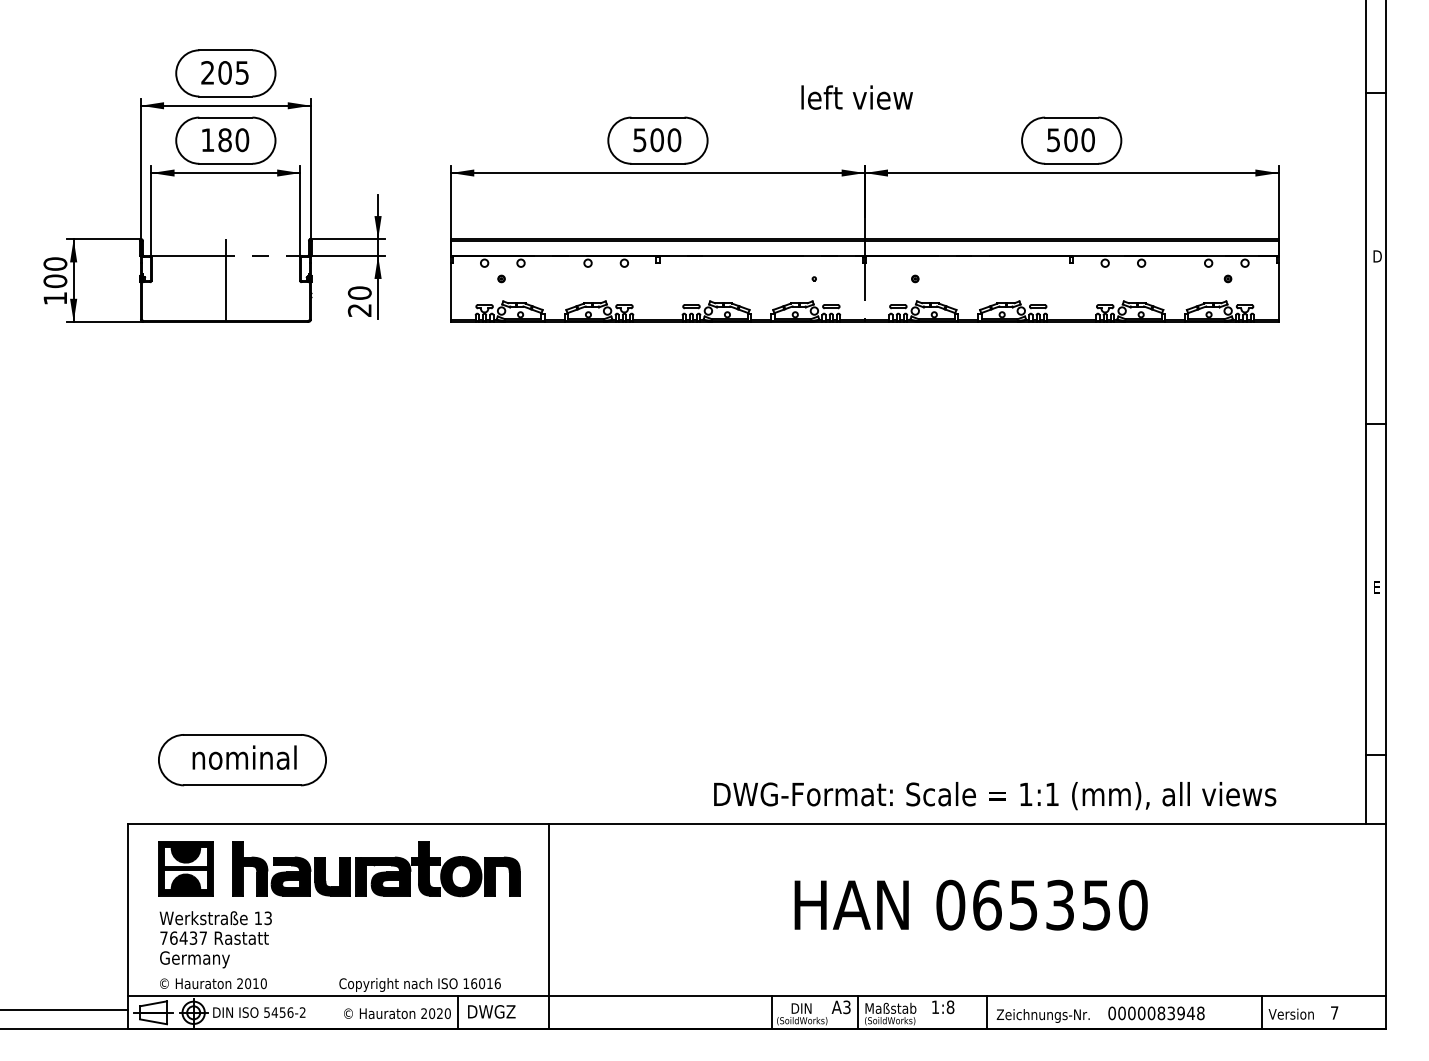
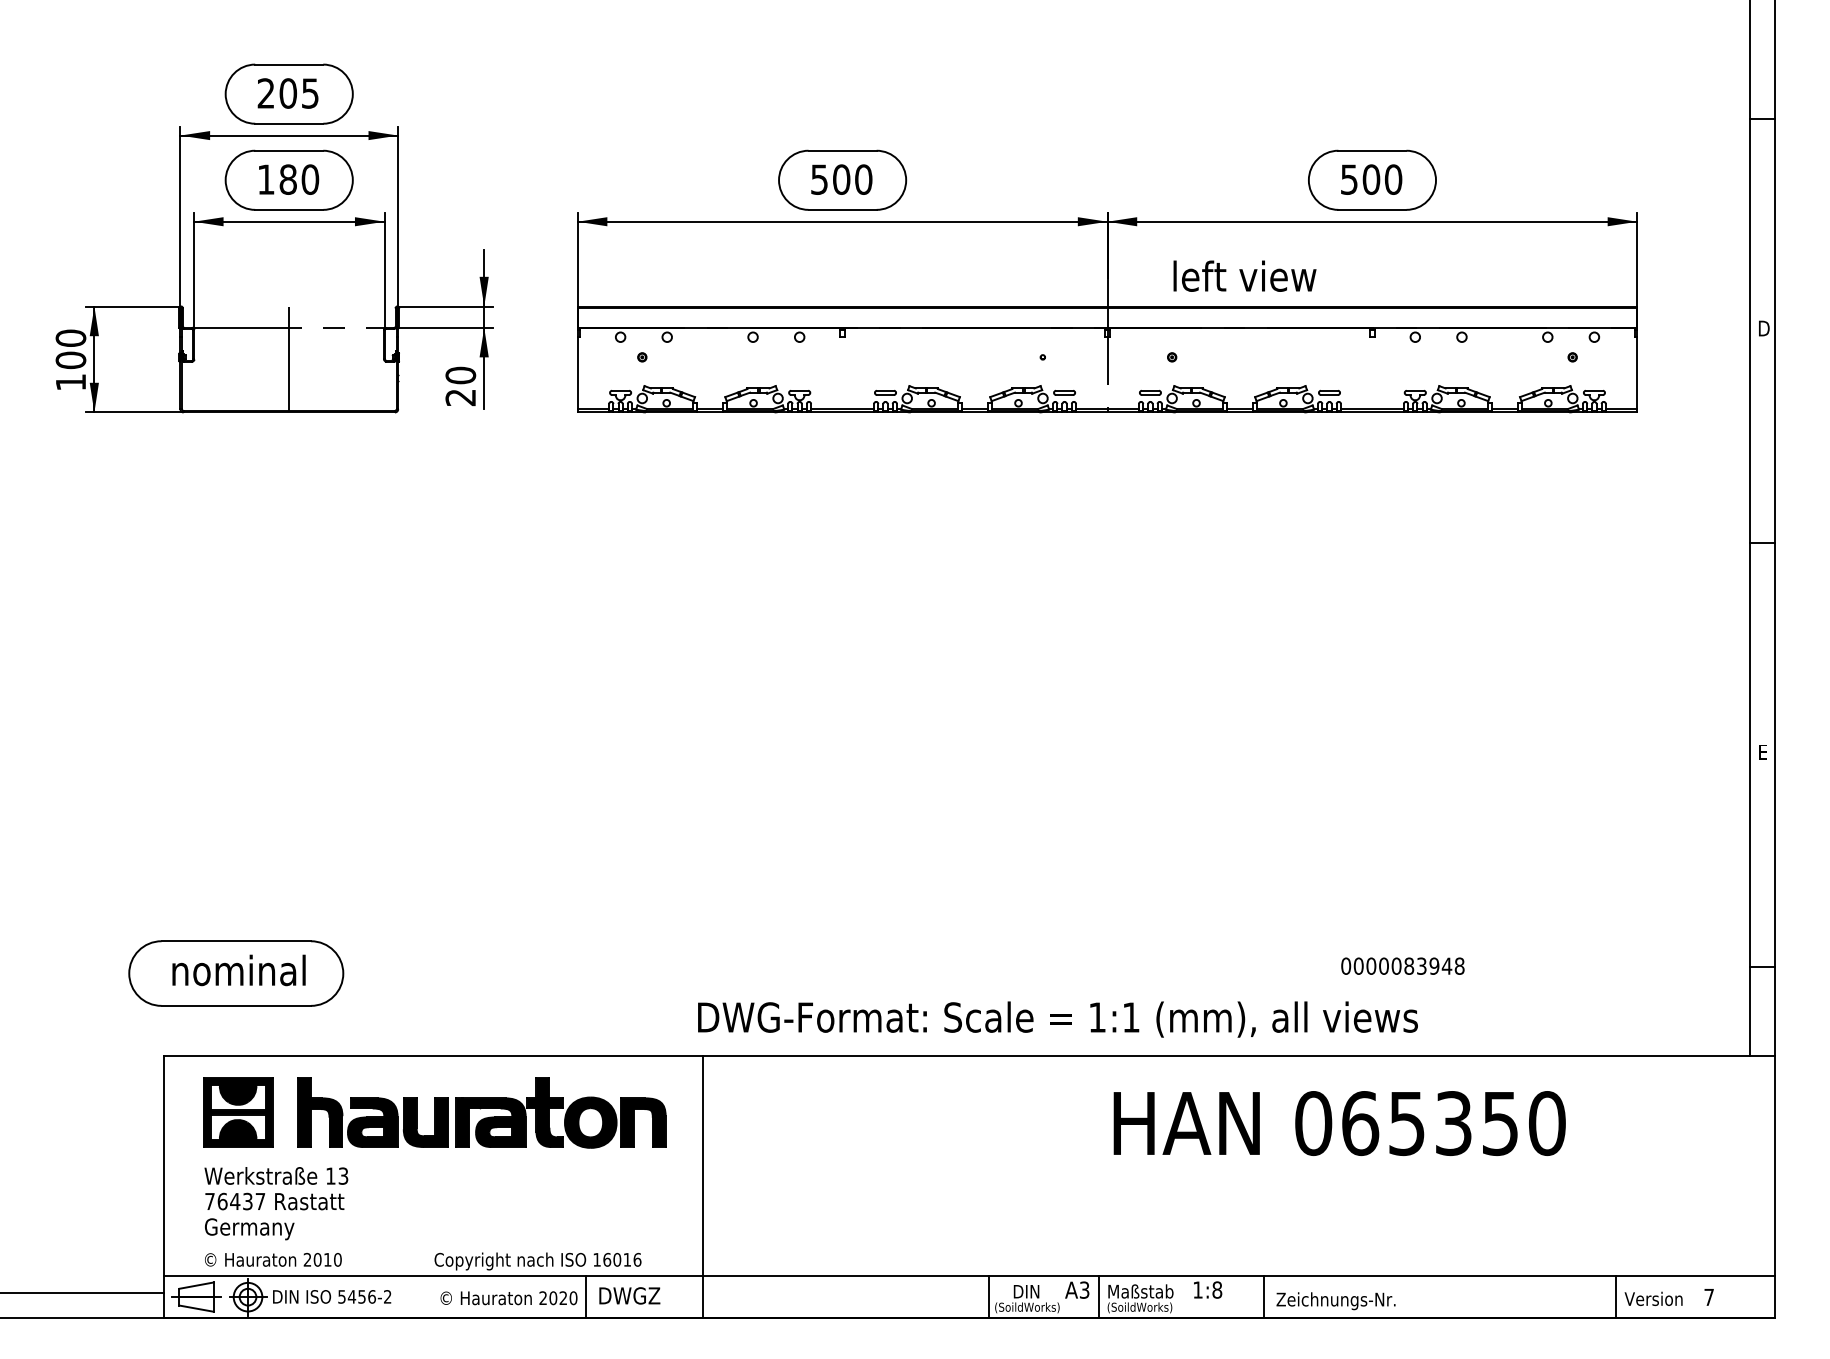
text: (856, 97) -> (1244, 276), moved
part: (242, 760) -> (236, 974), moved
text: (995, 796) -> (1058, 1020), moved
text: (970, 904) -> (1338, 1122), moved
text: (1156, 1013) -> (1402, 966), moved

